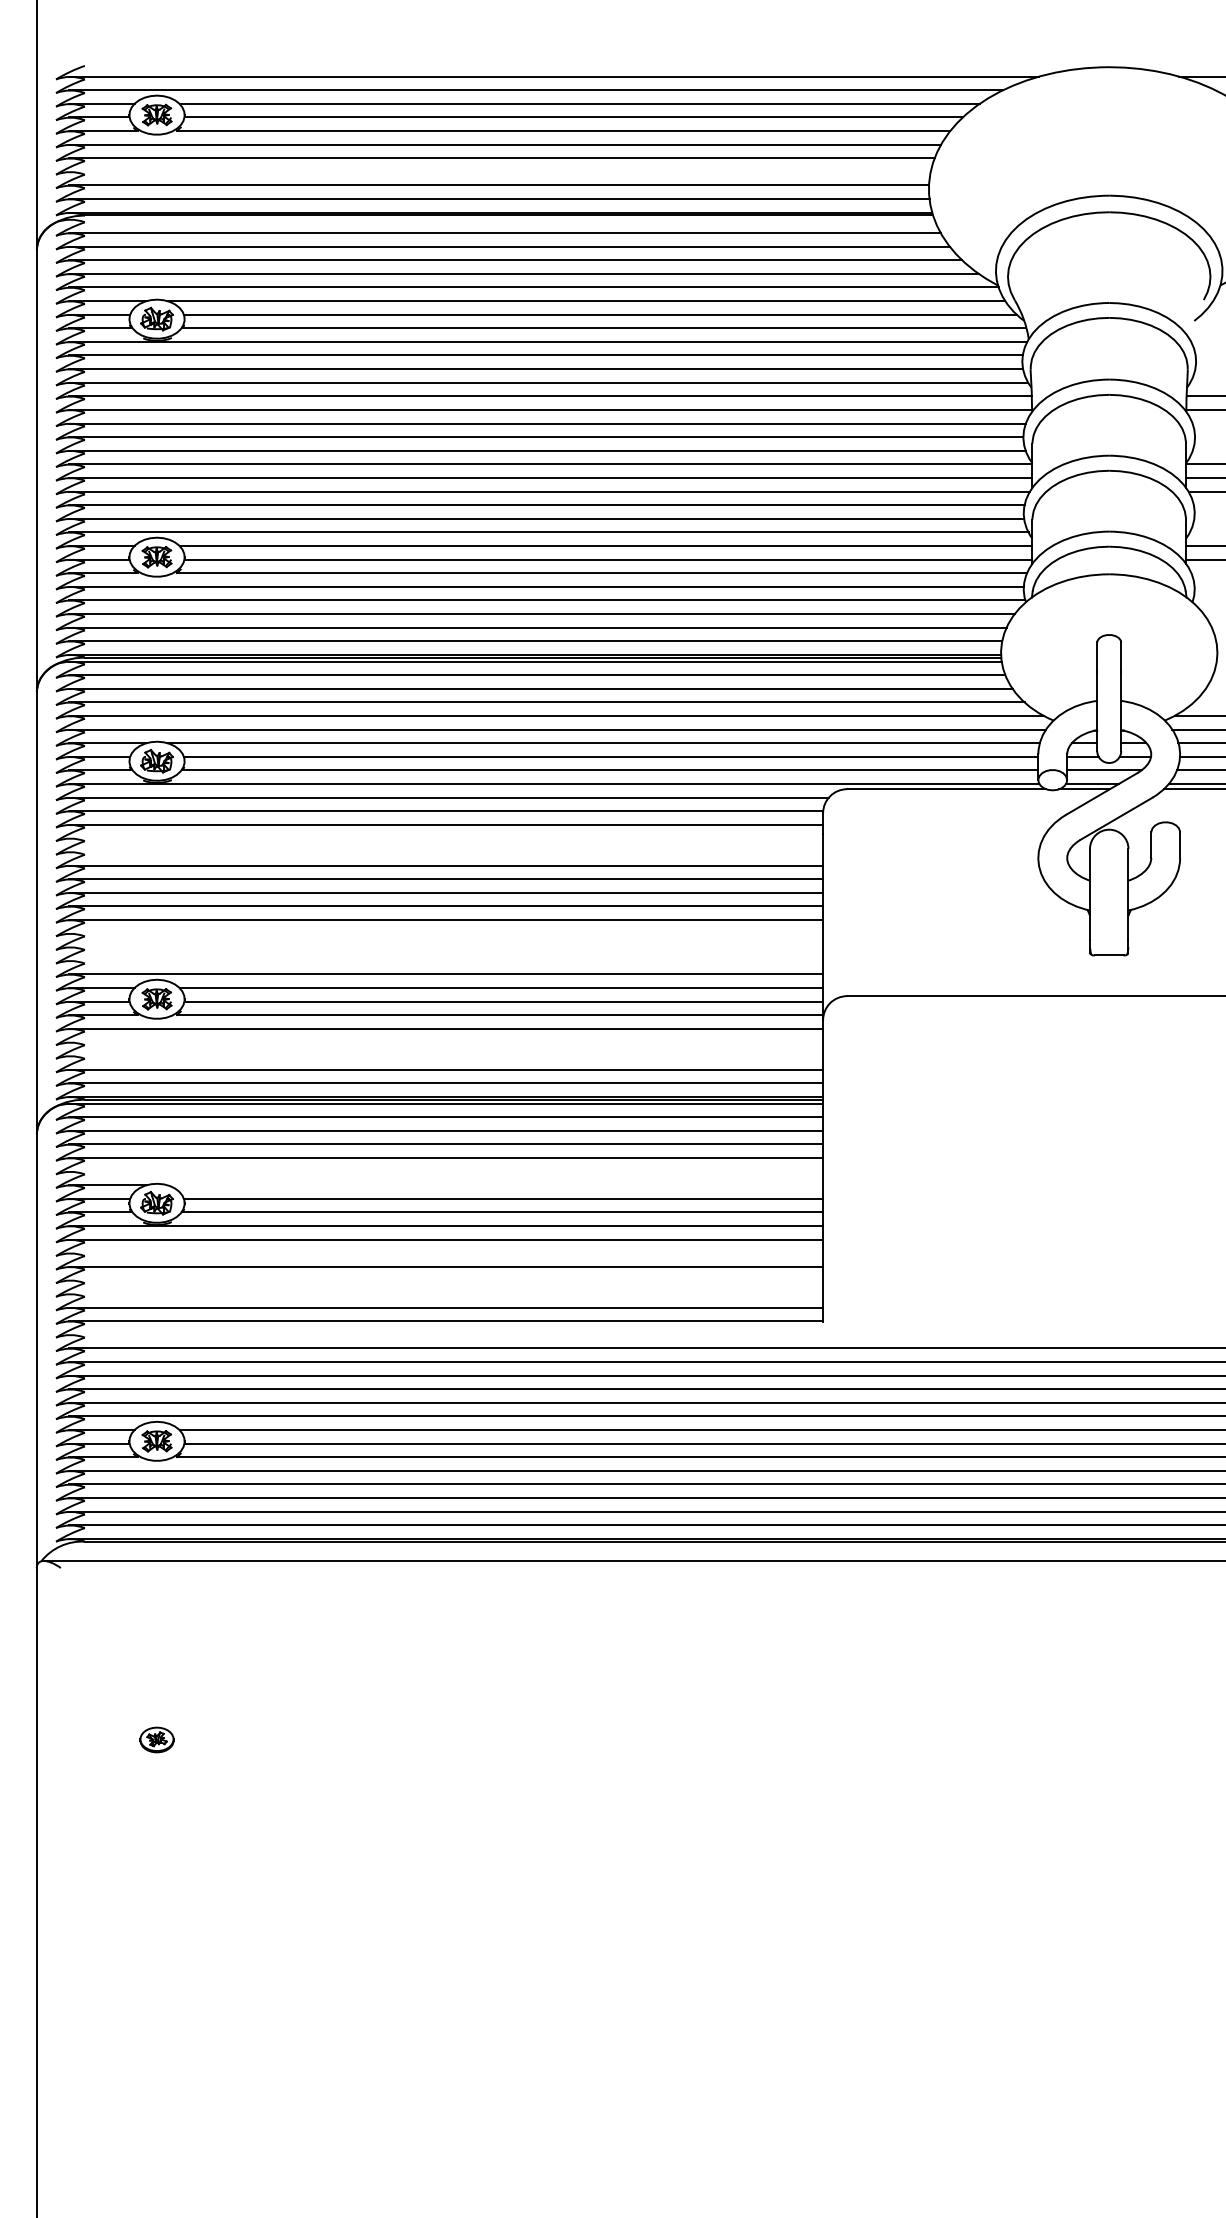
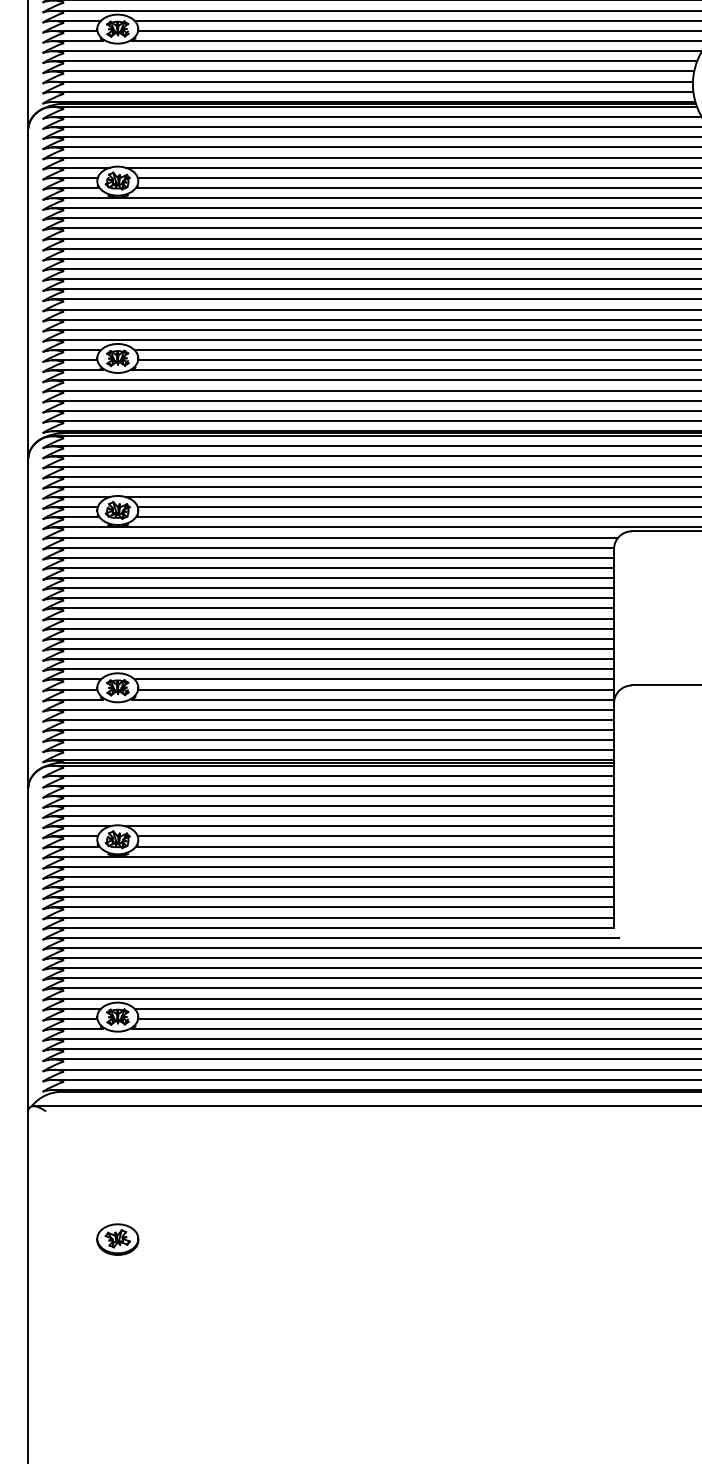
line: (499, 171) -> (372, 71), added
line: (501, 219) -> (374, 106), added
line: (446, 838) -> (333, 568), added
line: (446, 851) -> (333, 577), added
line: (446, 933) -> (333, 638), added
line: (446, 947) -> (333, 649), added
line: (446, 960) -> (333, 658), added
line: (446, 1042) -> (333, 719), added
line: (446, 1056) -> (333, 730), added
line: (446, 1171) -> (333, 816), added
line: (495, 1185) -> (369, 826), added
line: (446, 1253) -> (333, 877), added
line: (445, 1280) -> (332, 897), added
line: (446, 1294) -> (333, 907), added
line: (449, 1334) -> (335, 937), added
part: (156, 1739) -> (117, 1239), size x1.67

